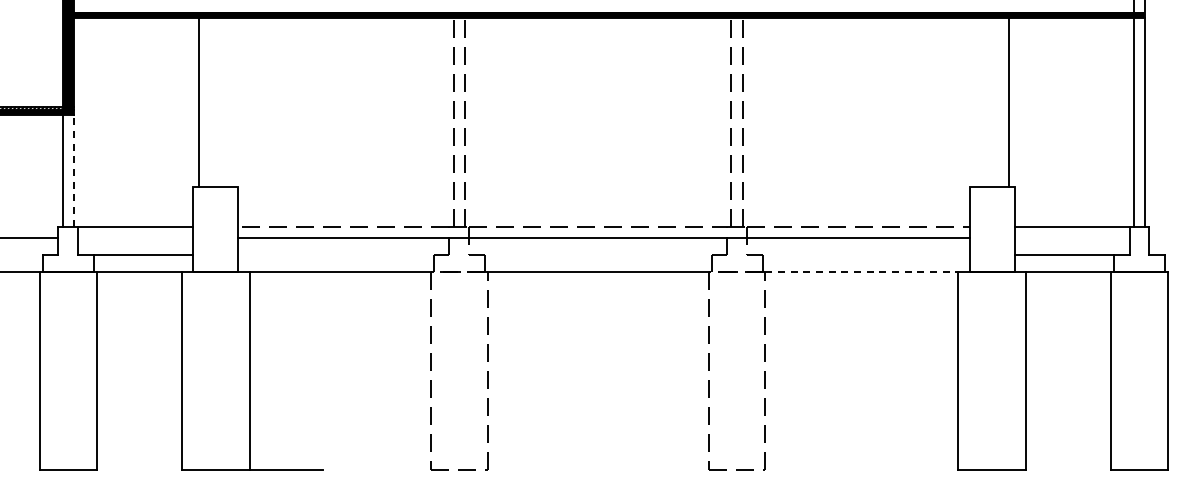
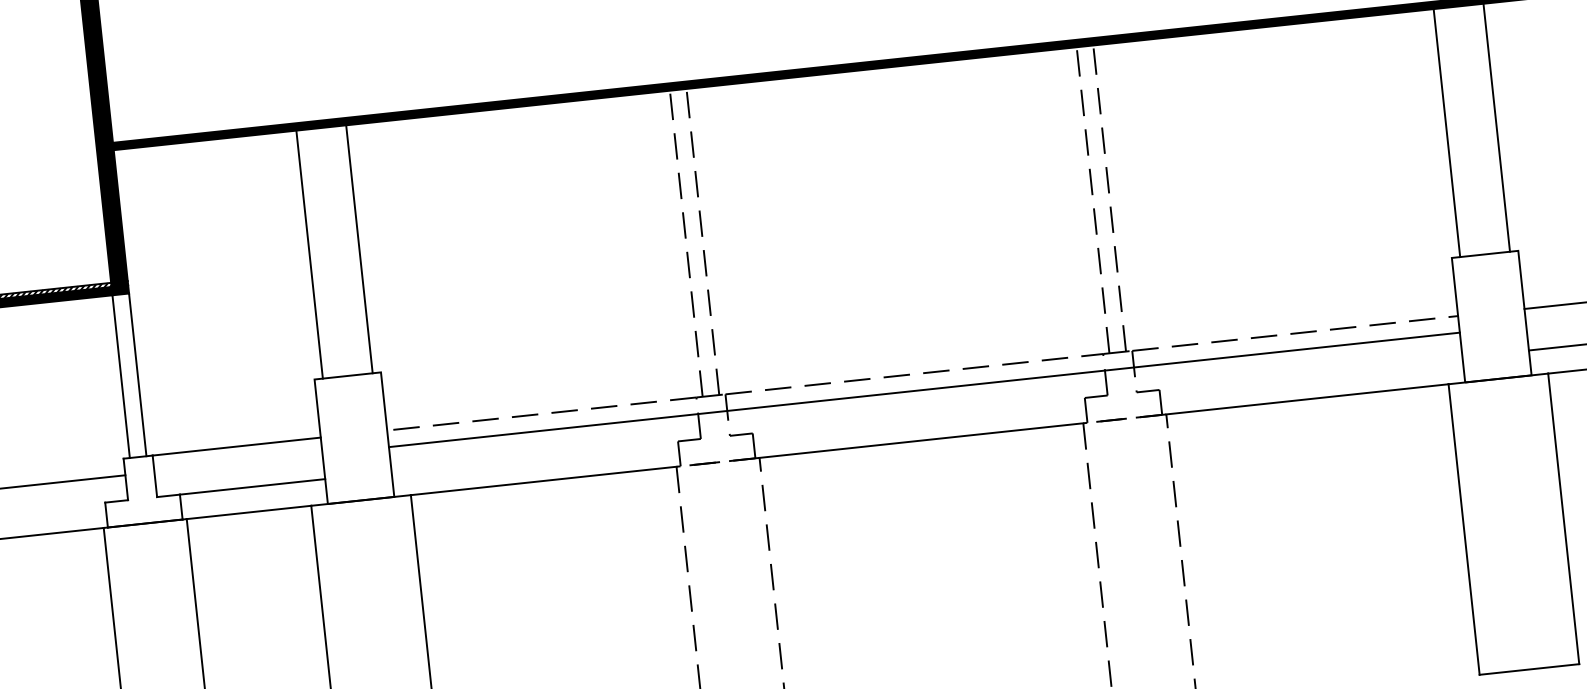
line: (232, 101) -> (359, 248), added
line: (975, 101) -> (1447, 131), added
line: (73, 171) -> (137, 375), dashed -> solid
line: (862, 271) -> (1308, 398), dashed -> solid

